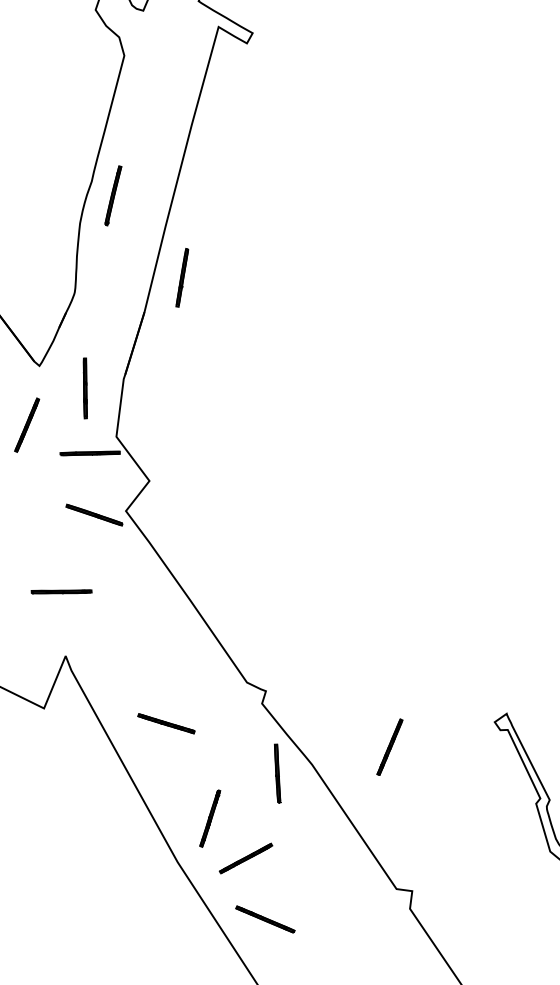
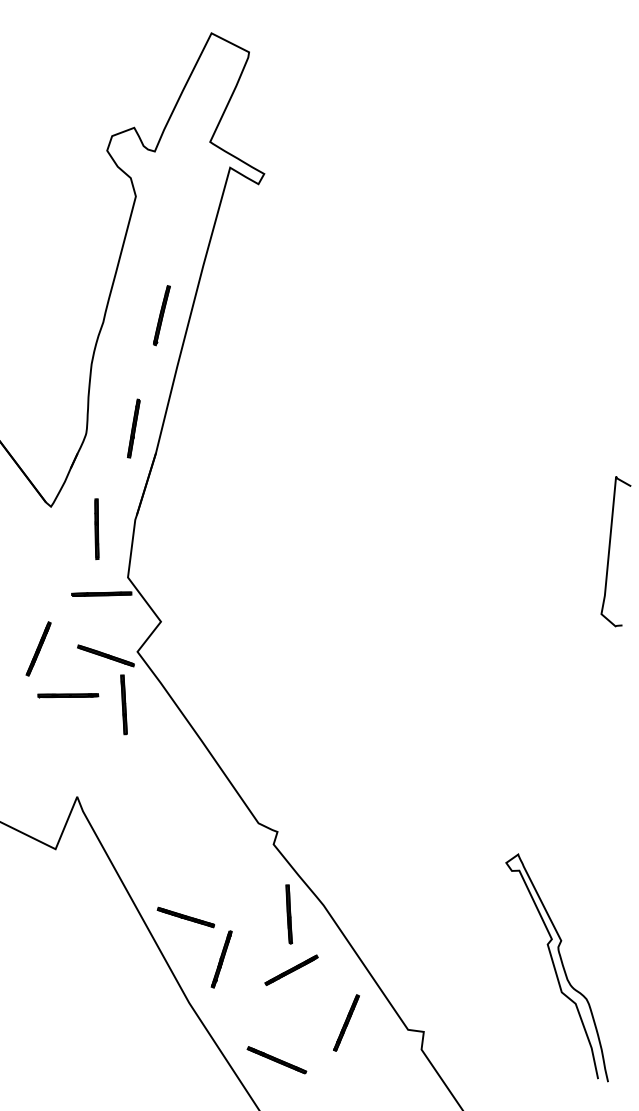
part: (112, 195) -> (161, 315), moved
part: (181, 277) -> (133, 428), moved
part: (26, 424) -> (38, 648), moved
part: (111, 563) -> (123, 704), added
part: (61, 591) -> (68, 695), moved
part: (165, 723) -> (185, 917), moved
part: (389, 746) -> (346, 1022), moved
part: (245, 857) -> (291, 969), moved

